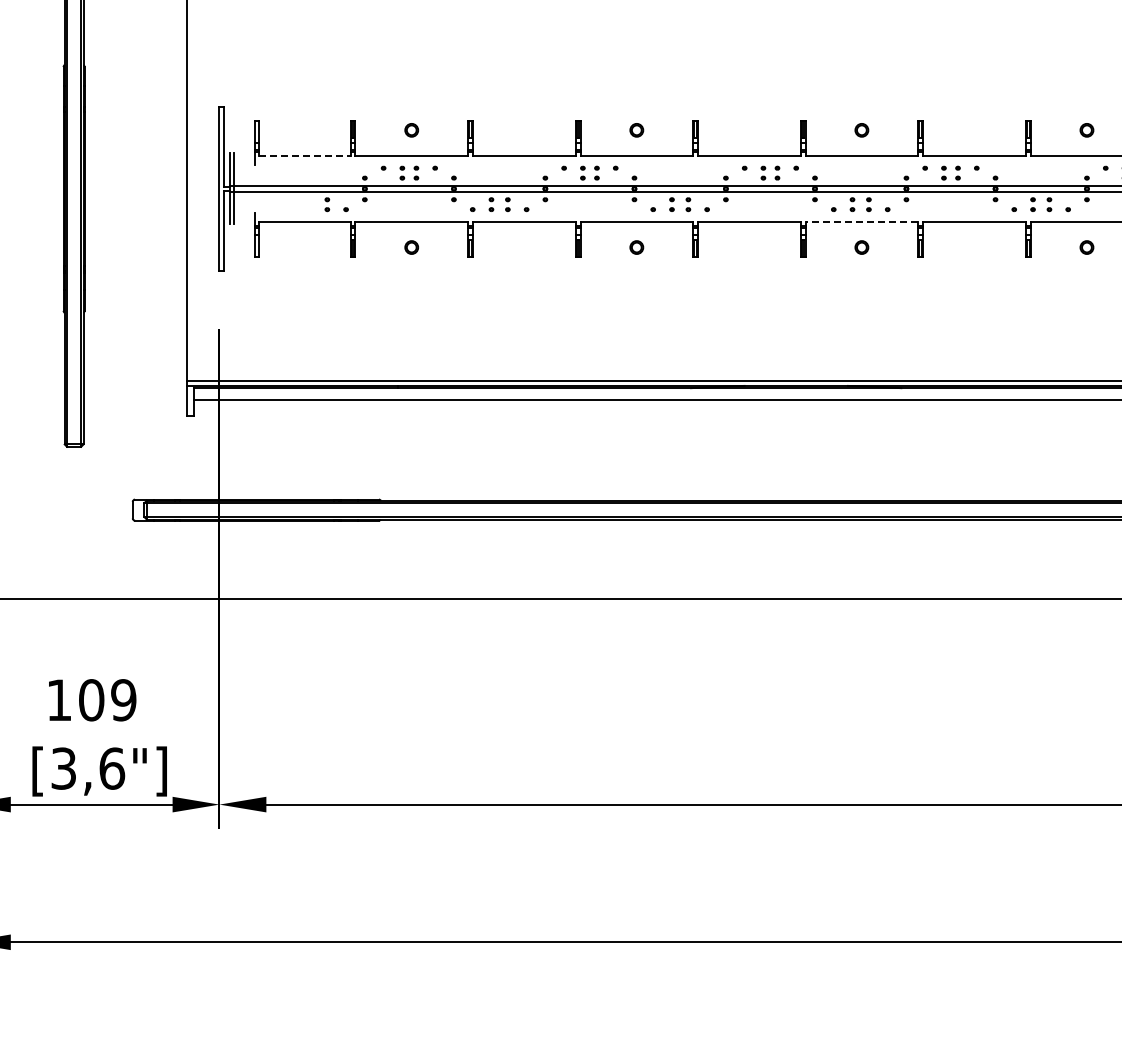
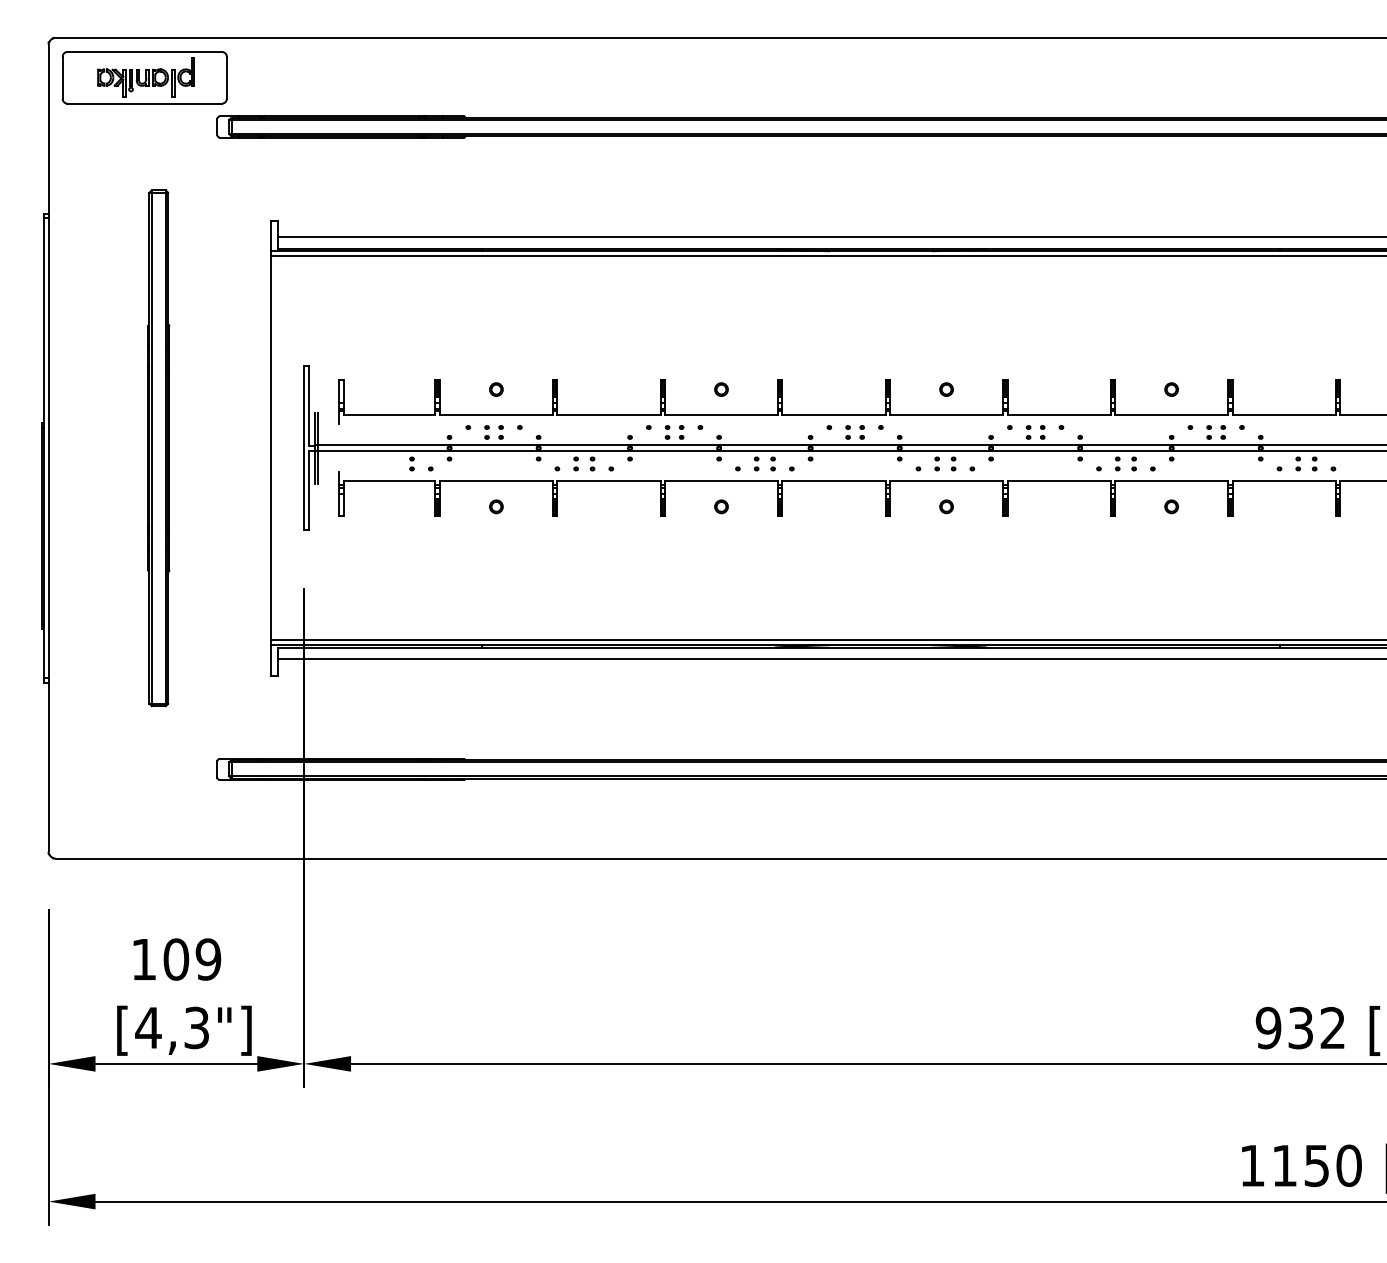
line: (304, 156) -> (389, 415), dashed -> solid
line: (861, 222) -> (946, 481), dashed -> solid
text: (87, 768) -> (172, 1027), [3,6"] -> [4,3"]

